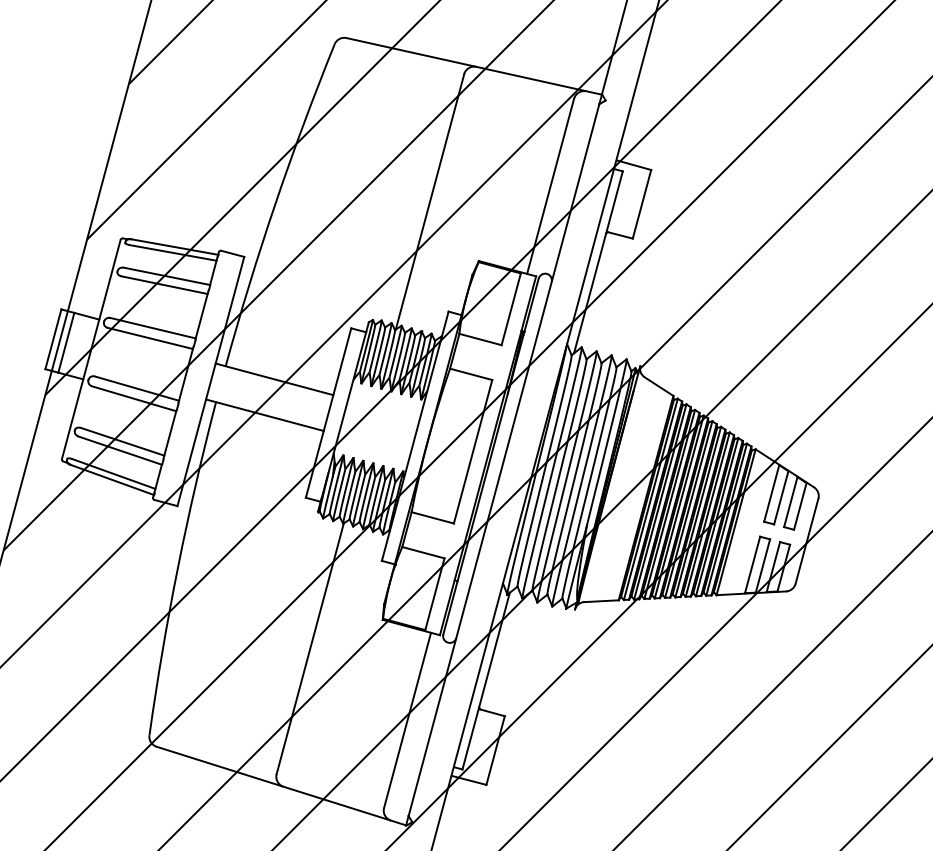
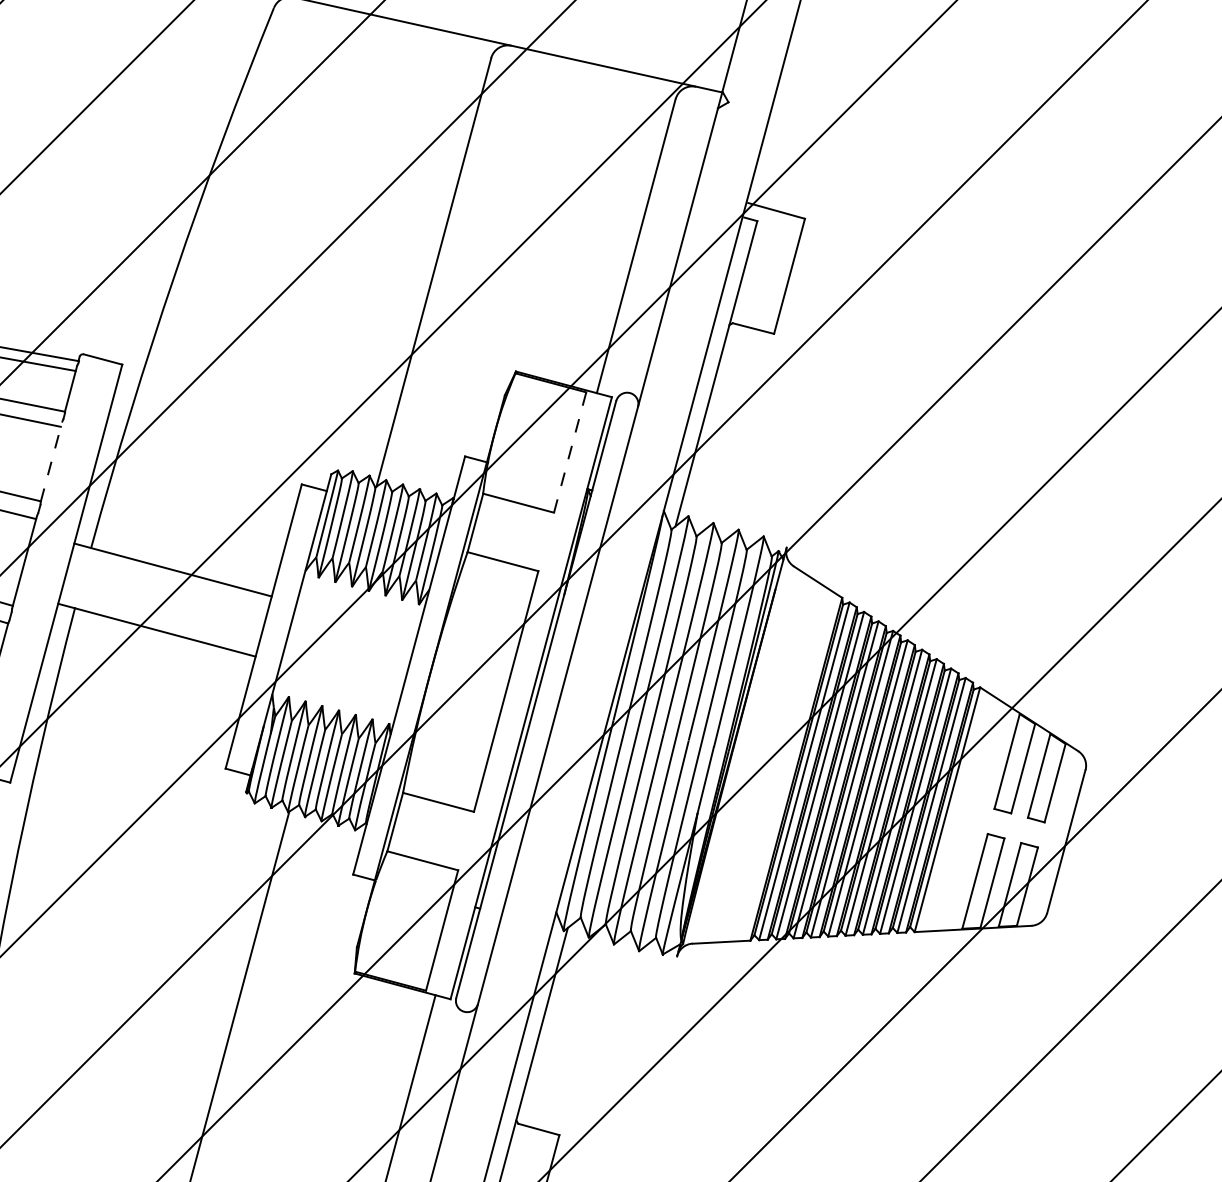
line: (511, 309) -> (570, 452), solid -> dashed
line: (202, 314) -> (52, 461), solid -> dashed

